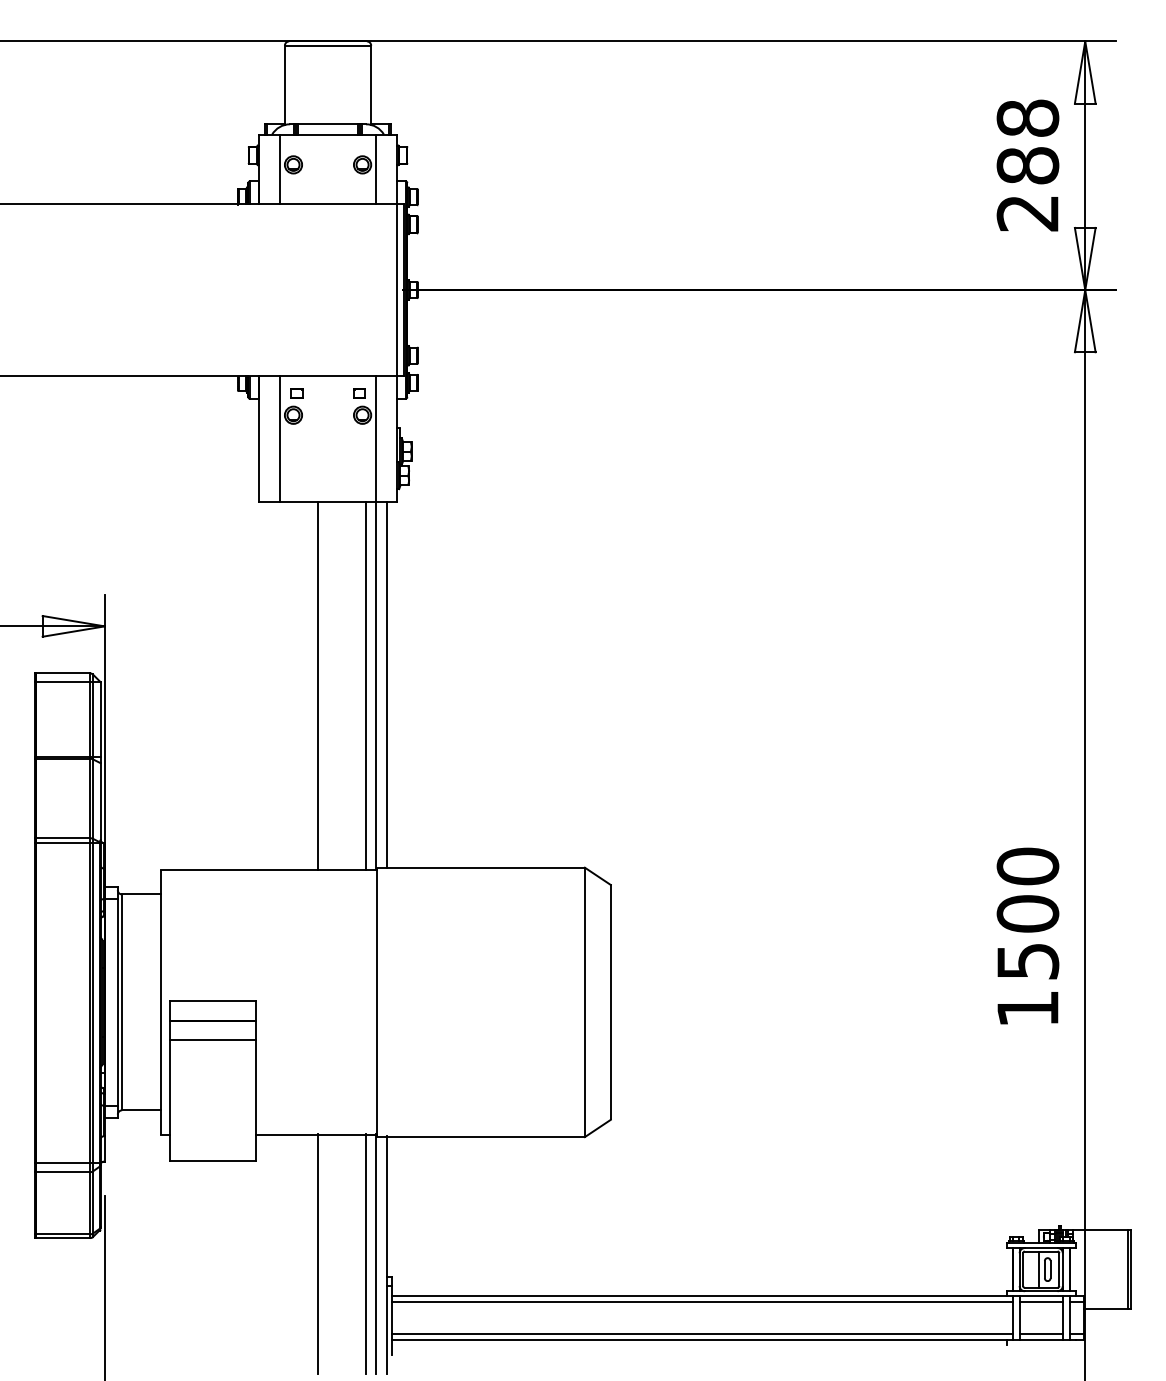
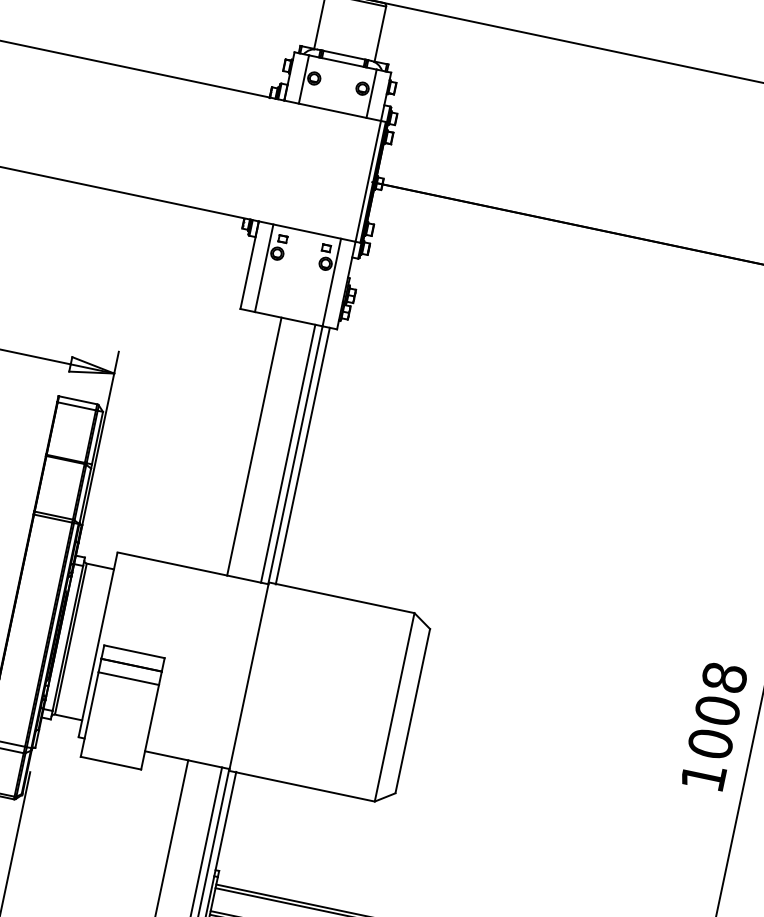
text: (1027, 913) -> (717, 710), 1500 -> 1008

